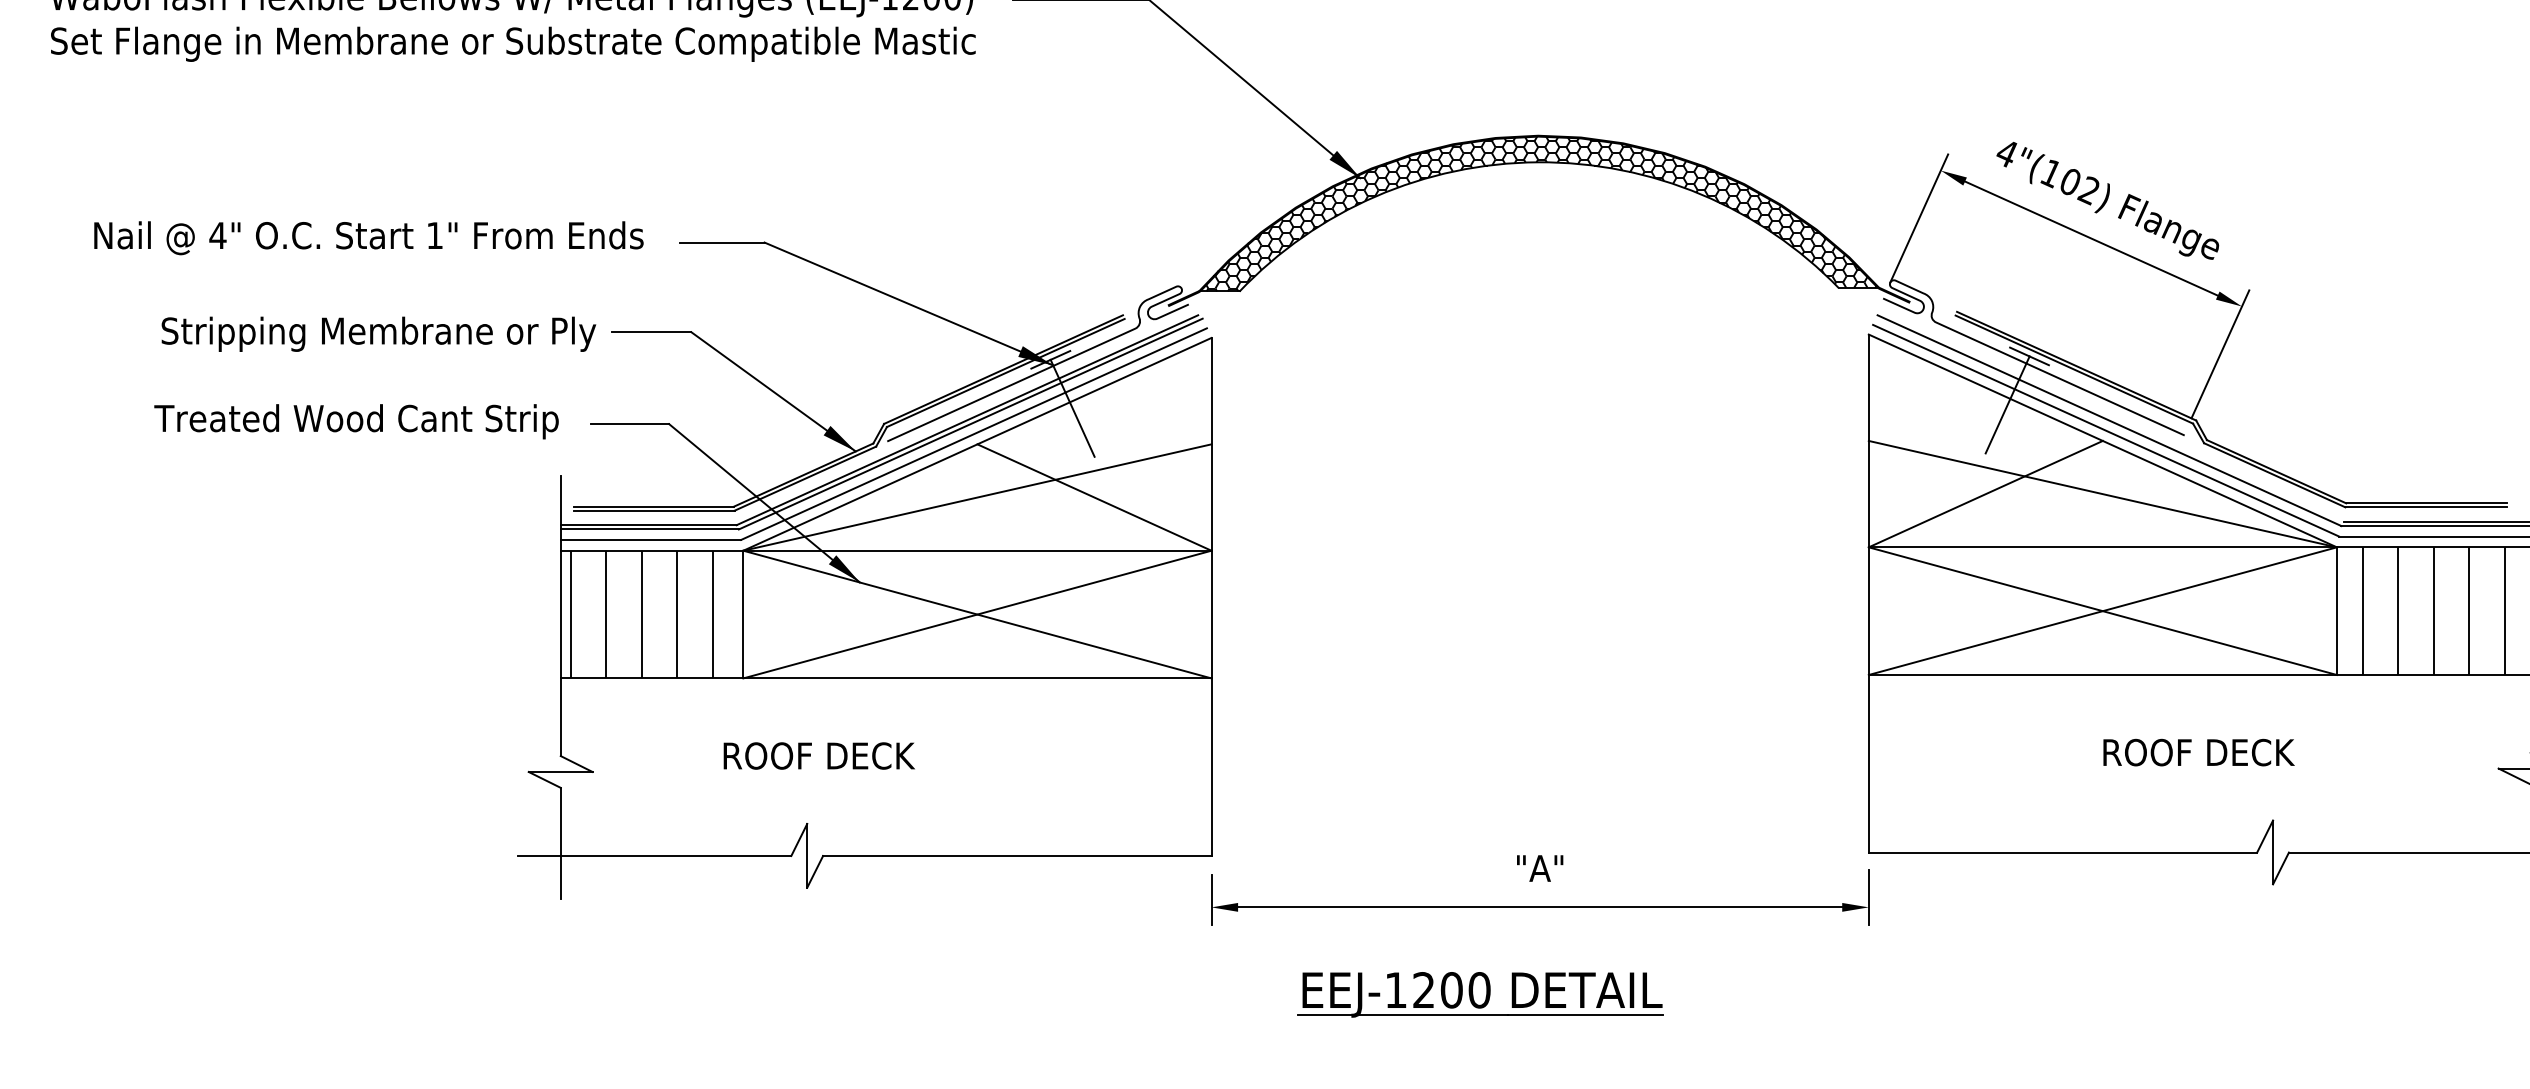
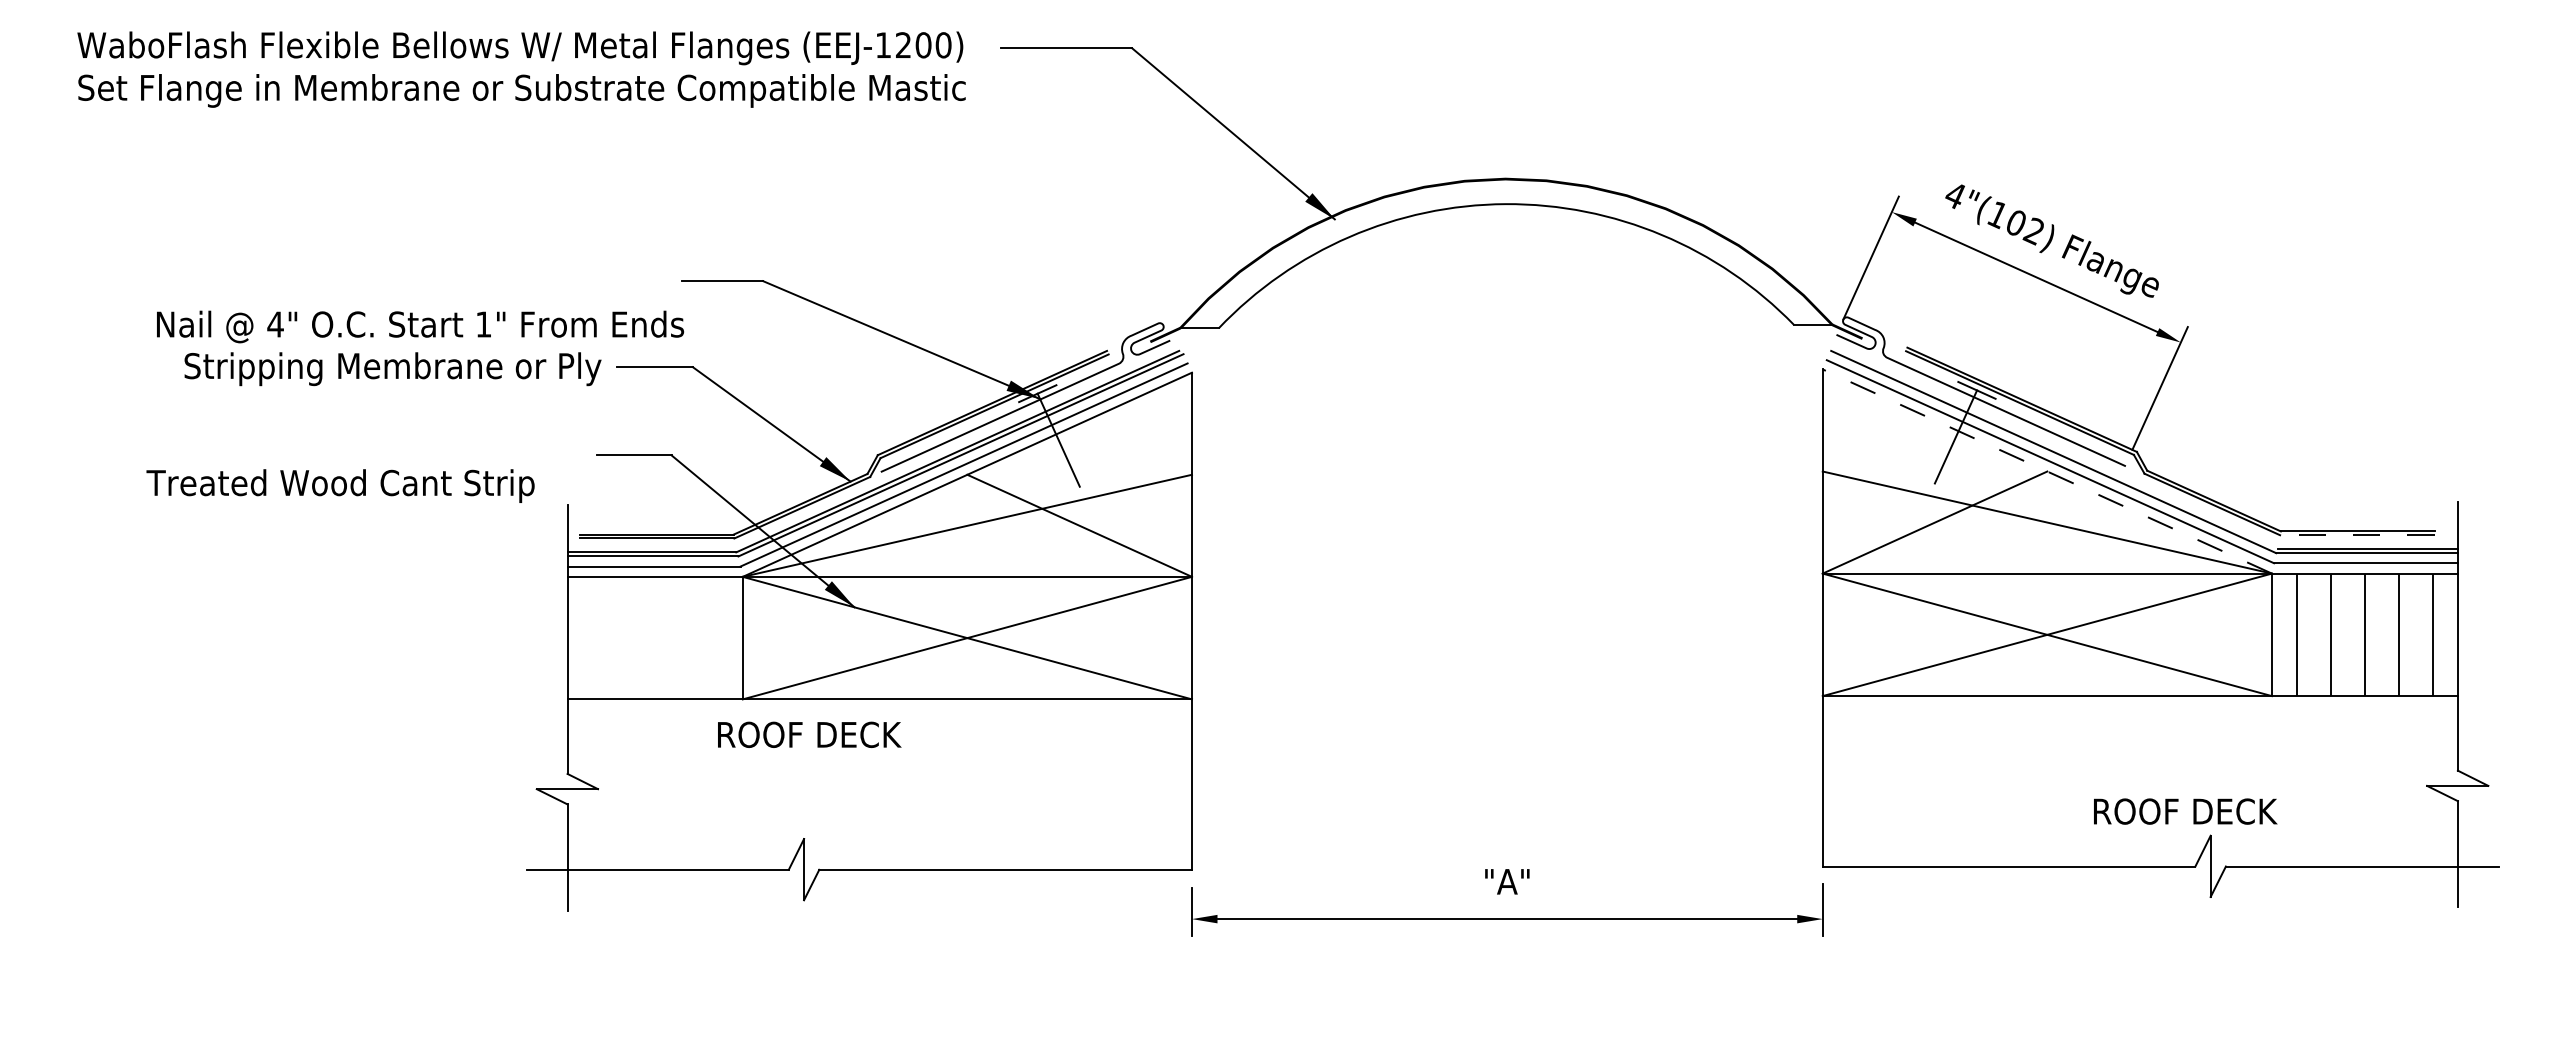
hatch: (1541, 213) -> (1508, 253), removed
text: (368, 237) -> (420, 326), moved
text: (356, 421) -> (340, 485), moved
line: (2103, 440) -> (2047, 471), solid -> dashed
line: (2425, 507) -> (2356, 535), solid -> dashed
hatch: (642, 613) -> (645, 637), removed
text: (2198, 752) -> (2185, 811), moved
text: (819, 755) -> (809, 734), moved
part: (1479, 994) -> (1449, 1002), removed

